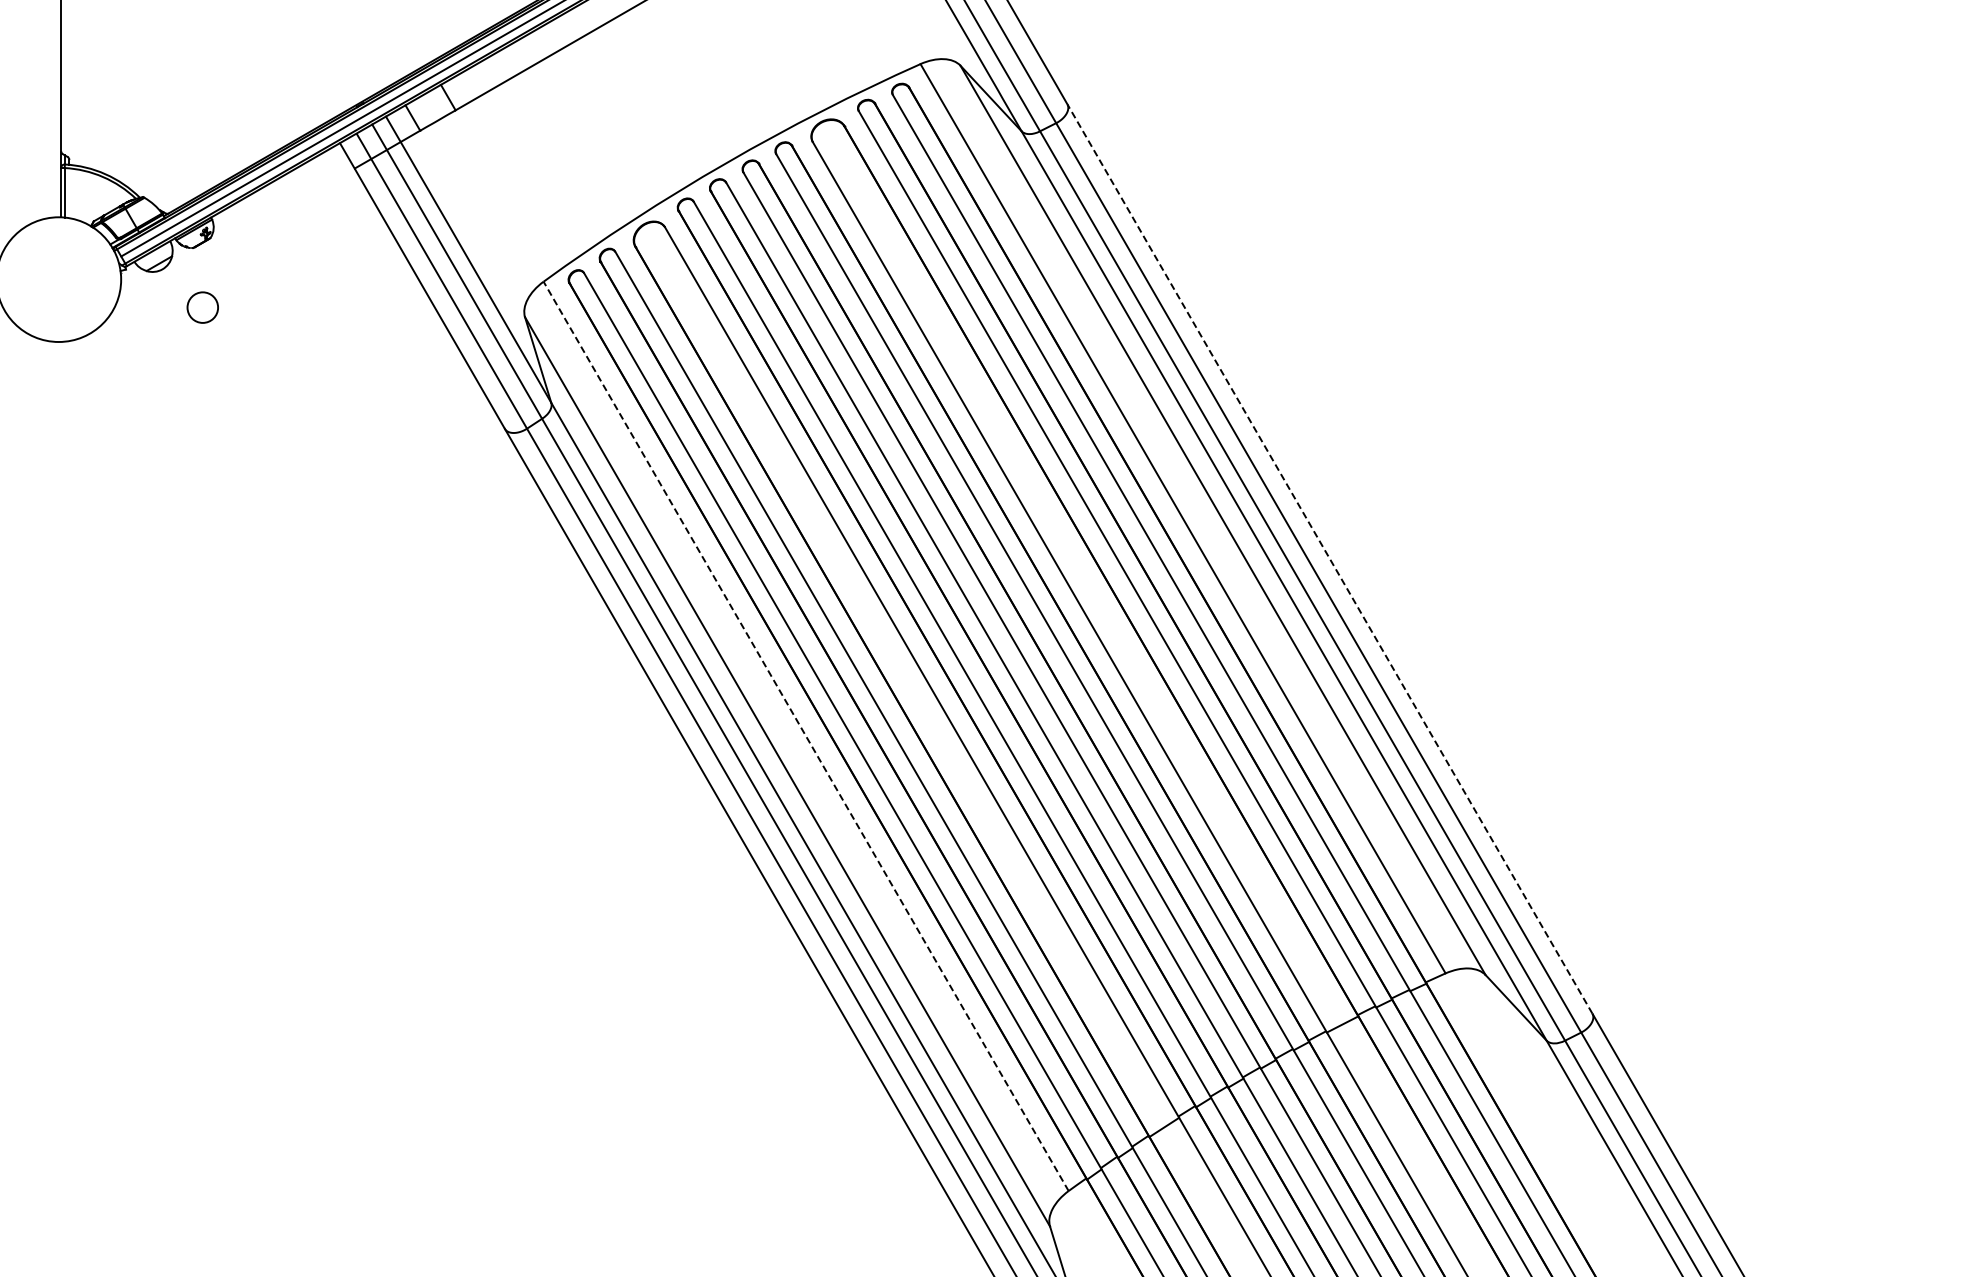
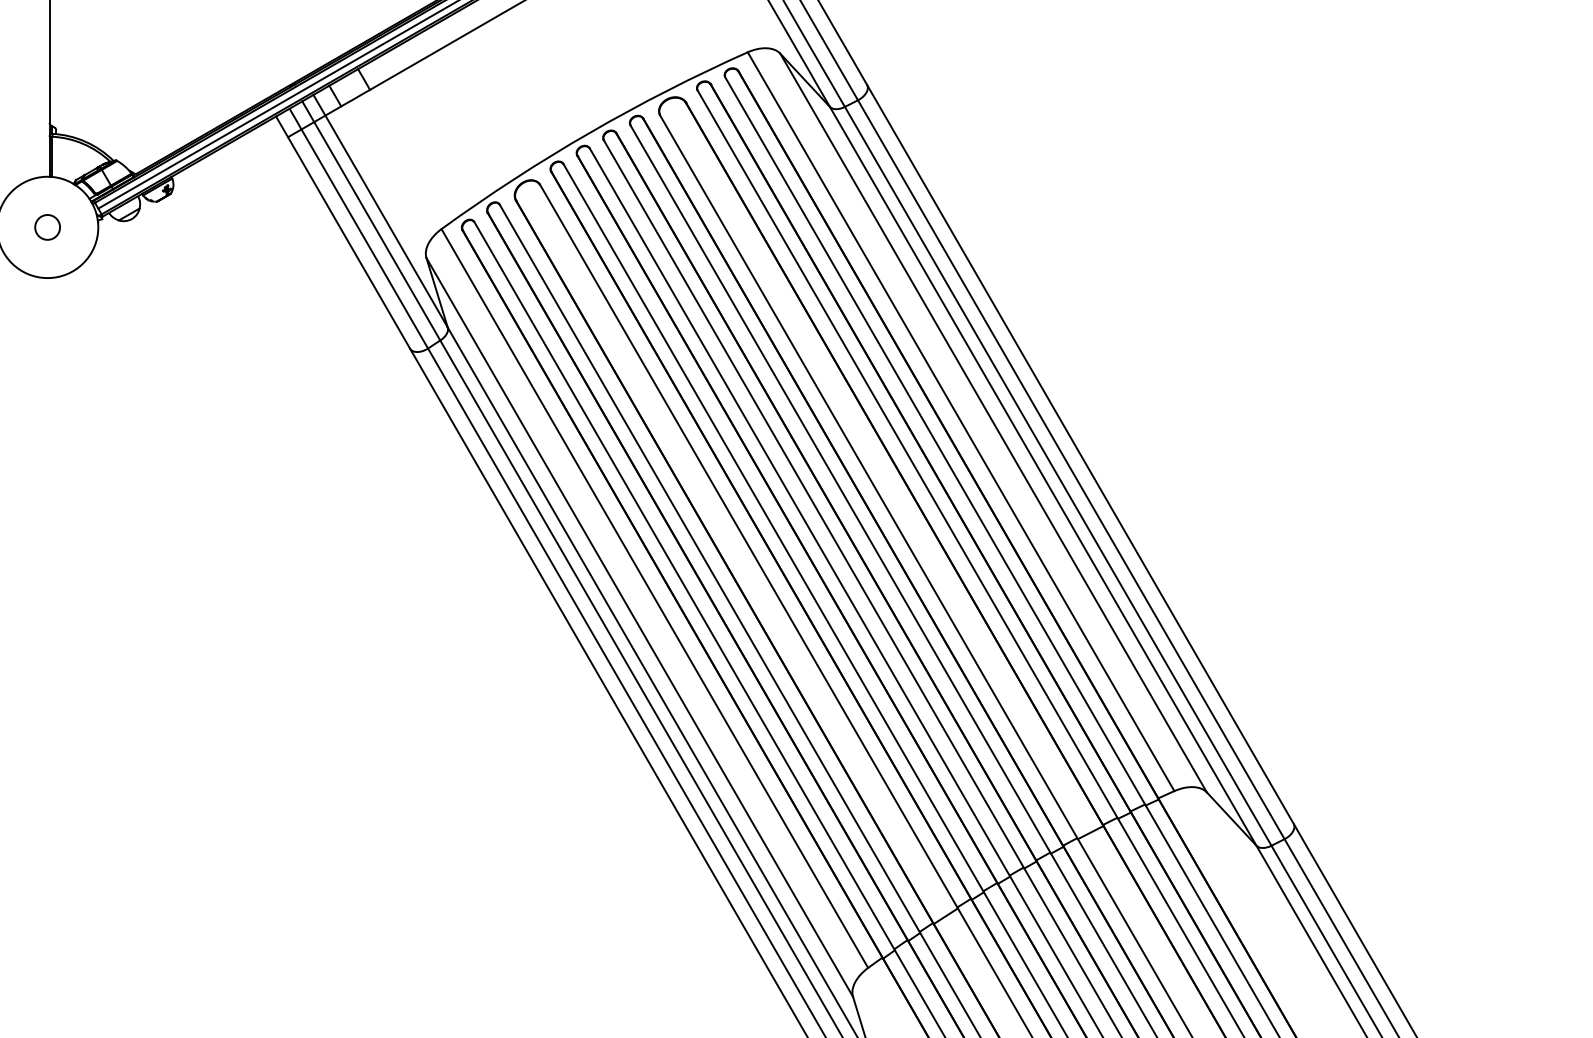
circle: (202, 307) -> (47, 227), moved
line: (1329, 558) -> (1080, 454), dashed -> solid
line: (806, 736) -> (655, 598), dashed -> solid

